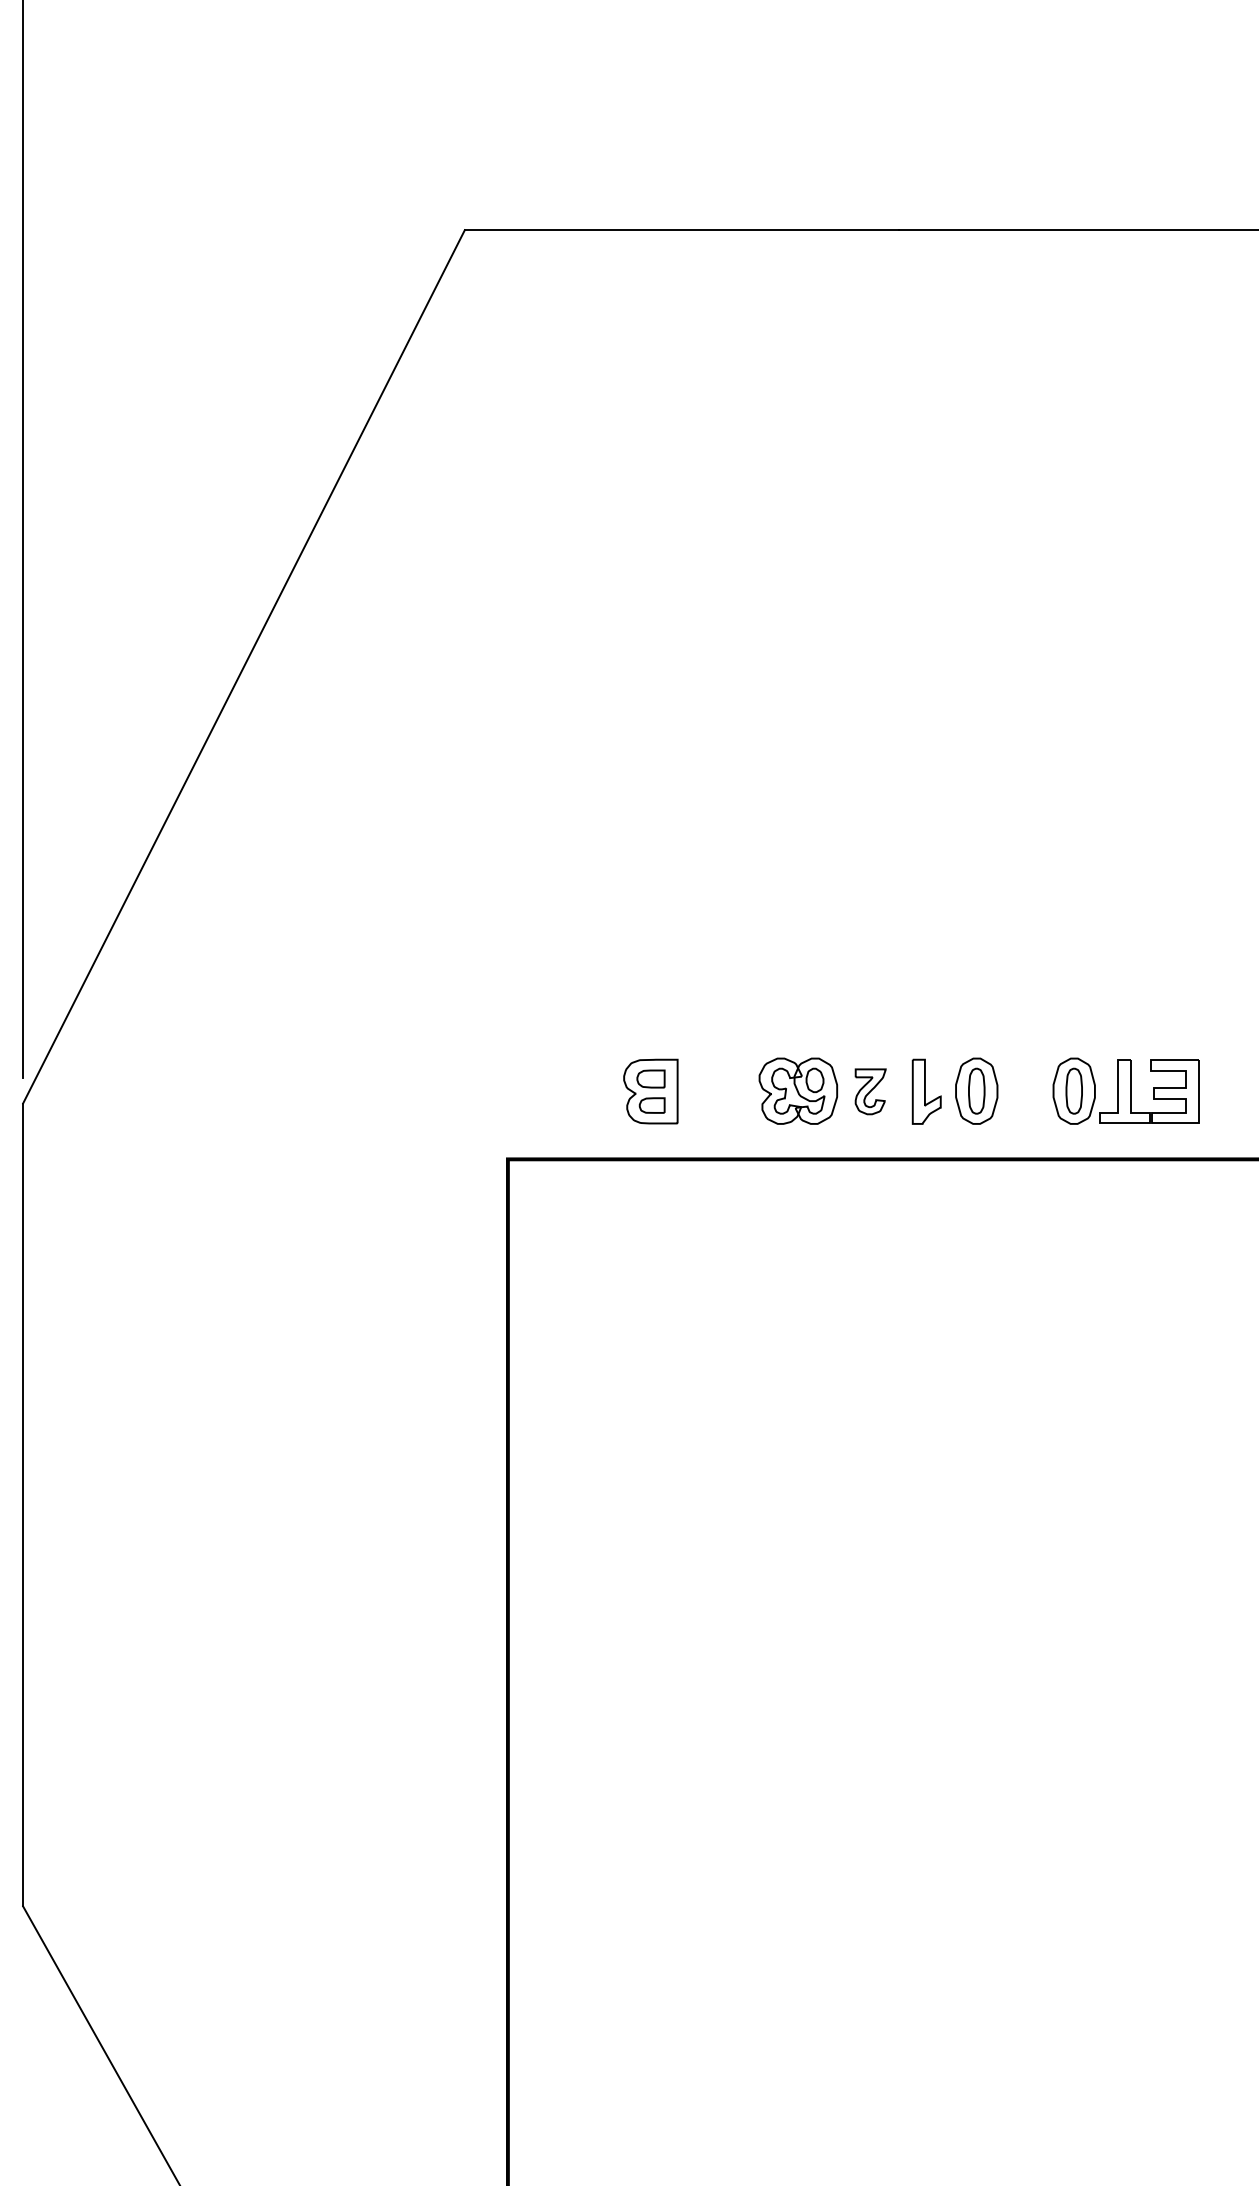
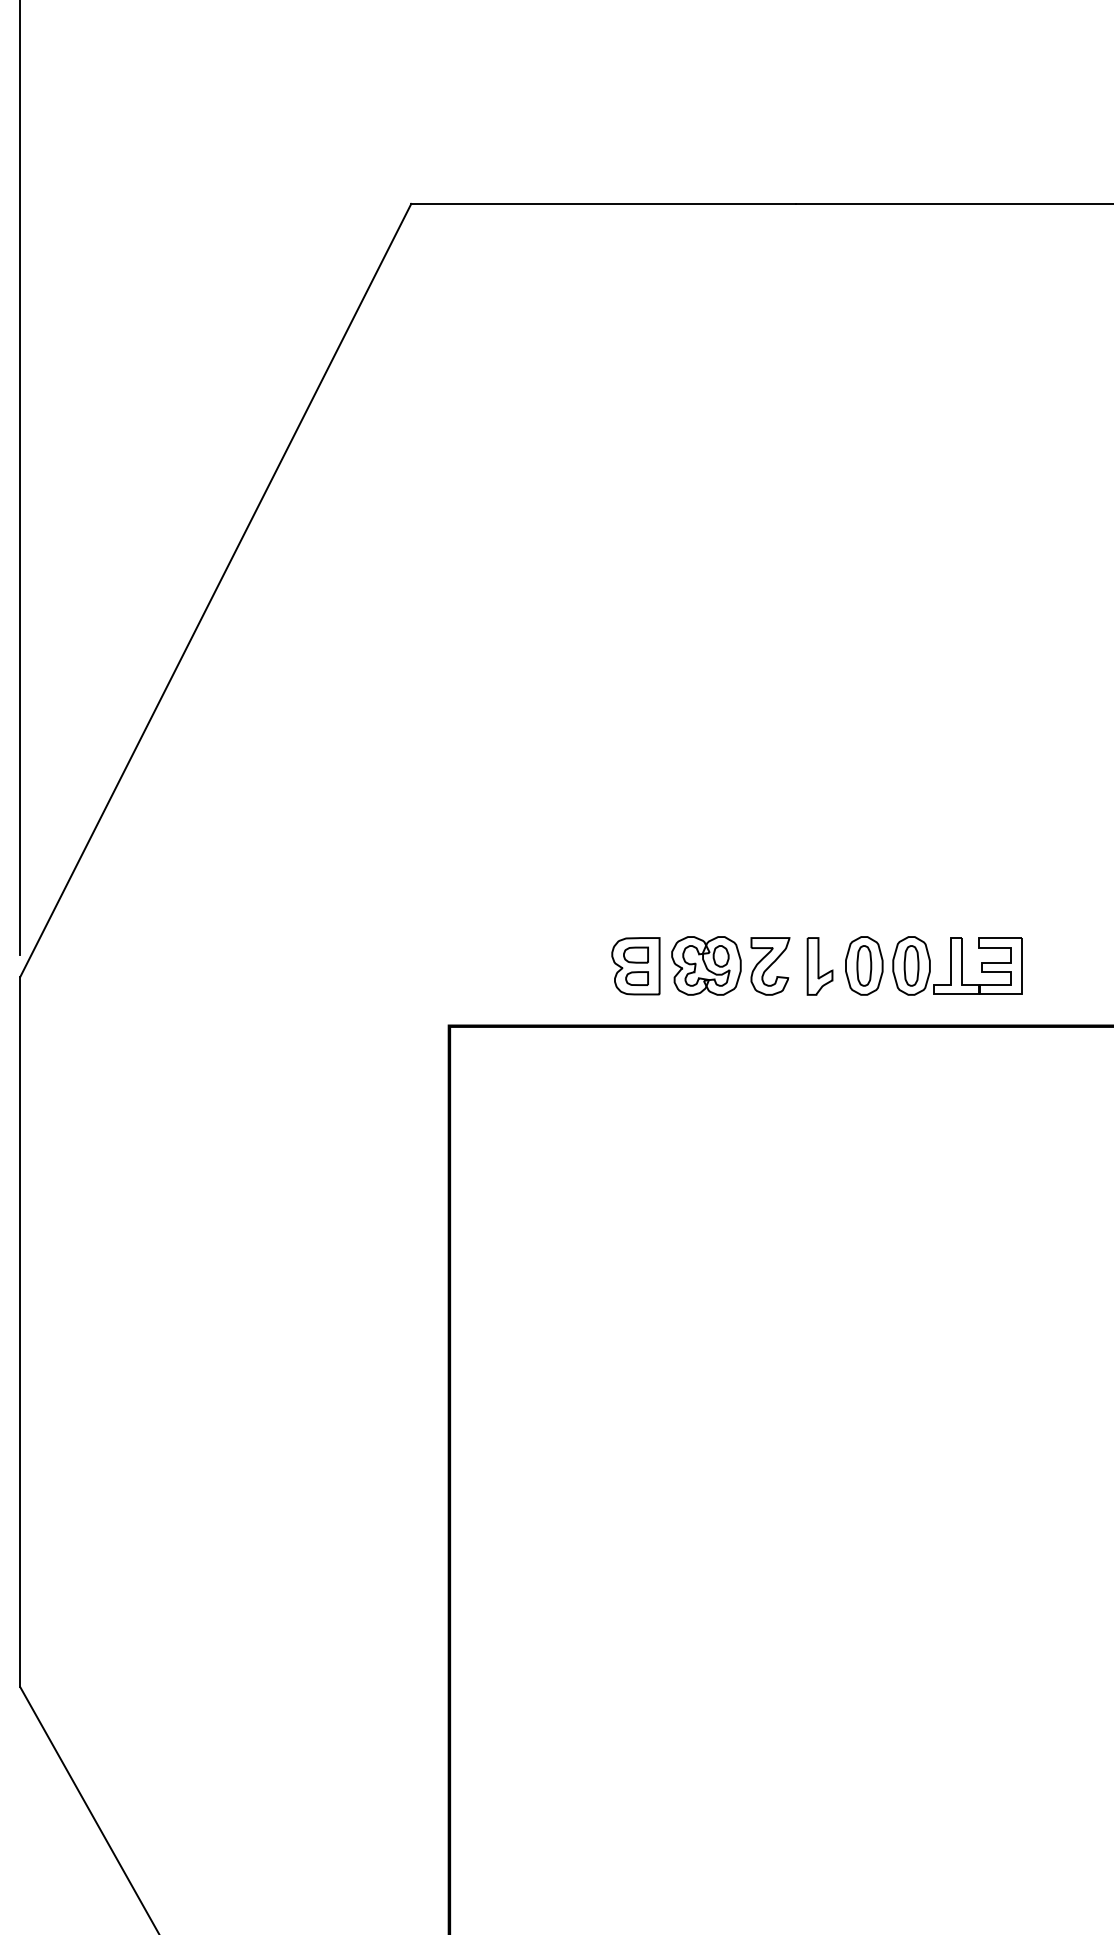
part: (1126, 1090) -> (957, 965), moved
part: (650, 1091) -> (635, 966), moved
part: (870, 1091) -> (770, 966), size x1.43

